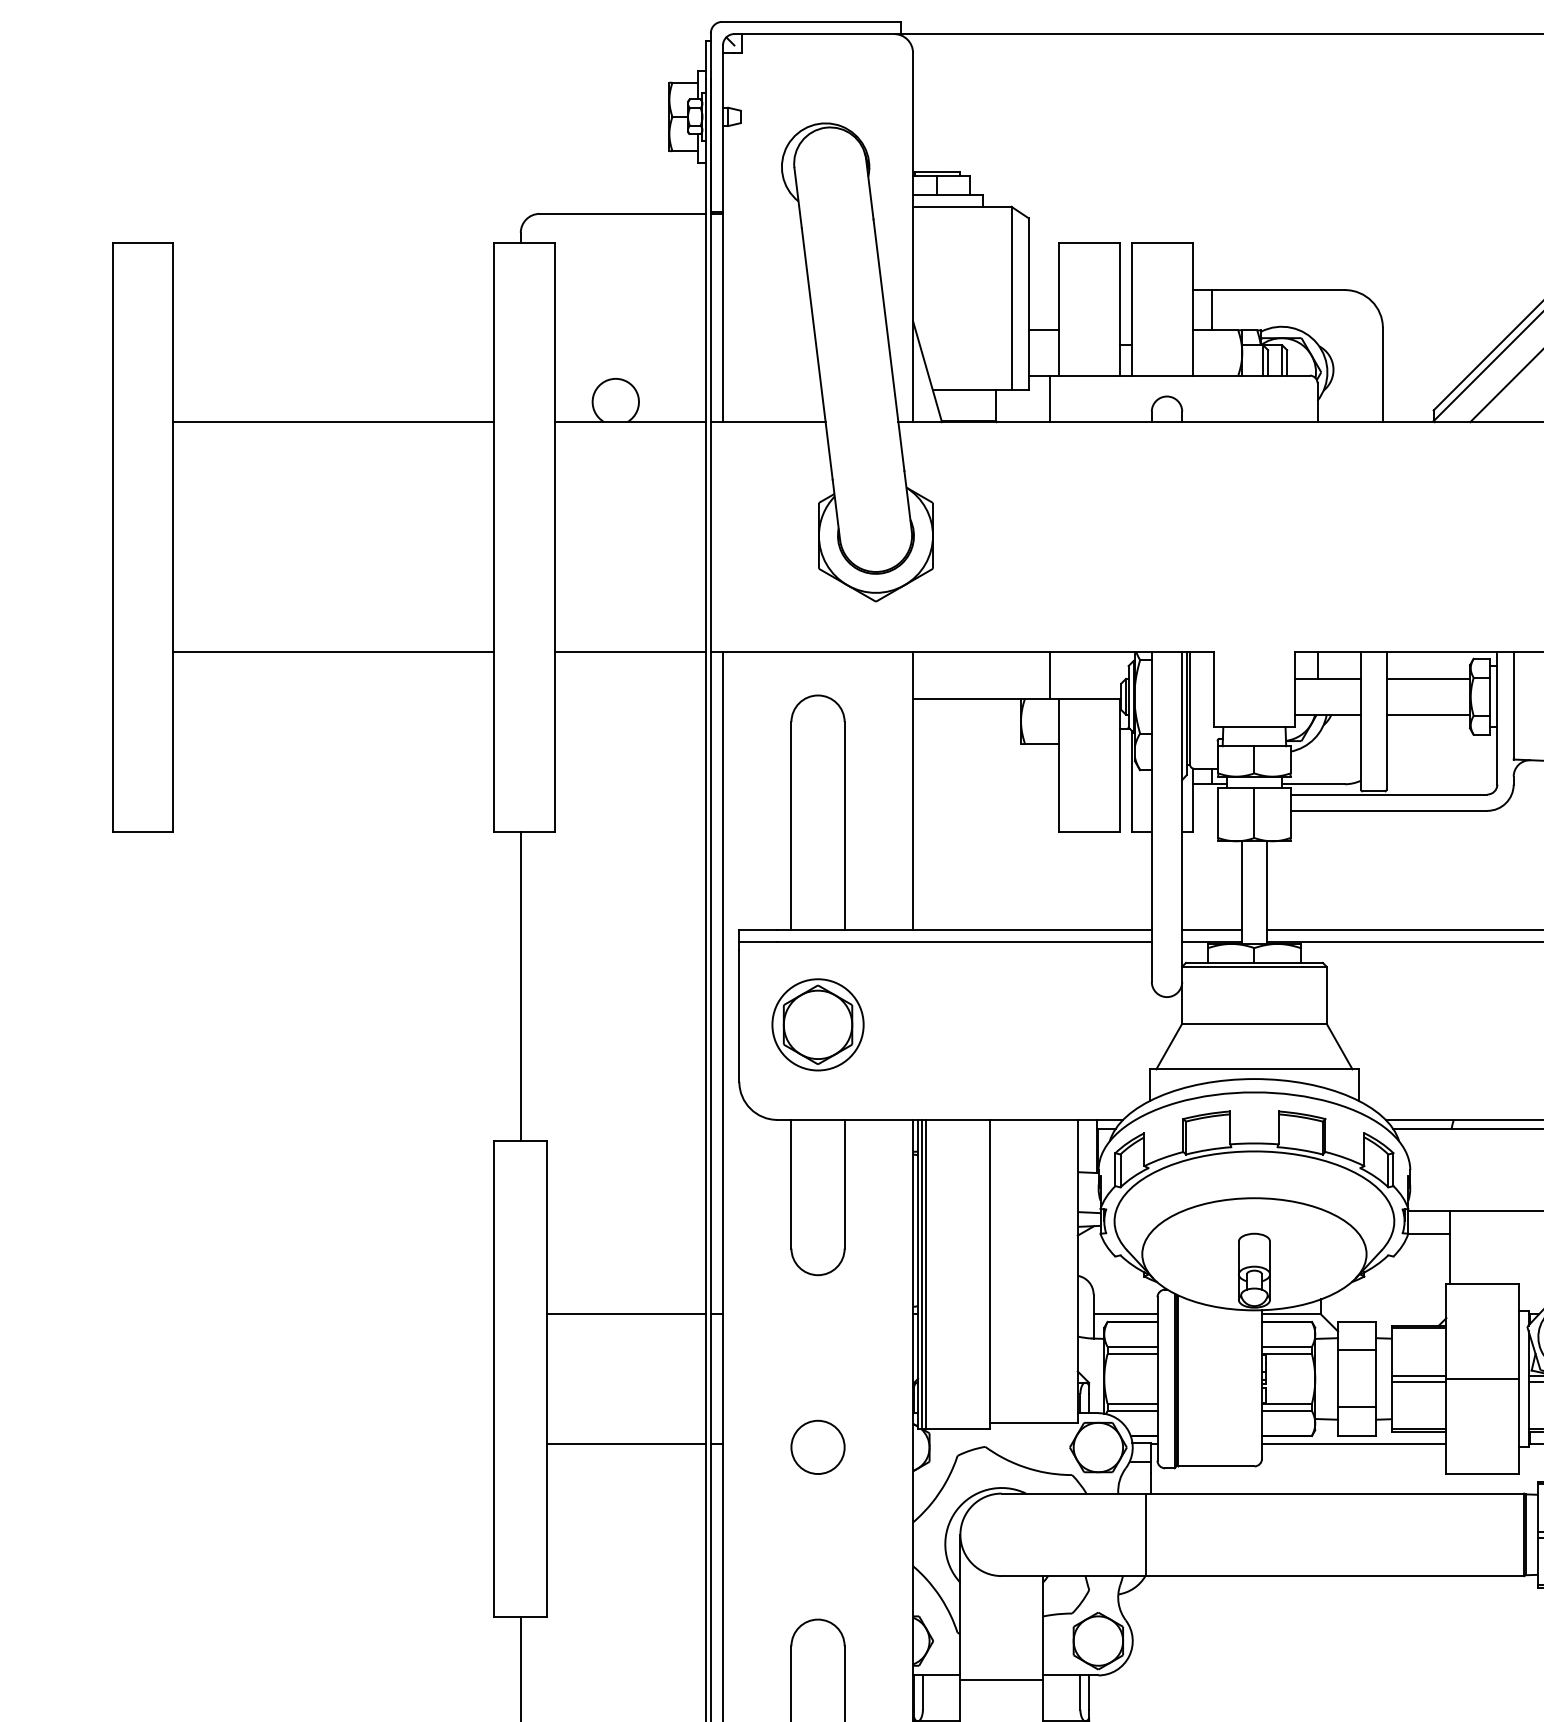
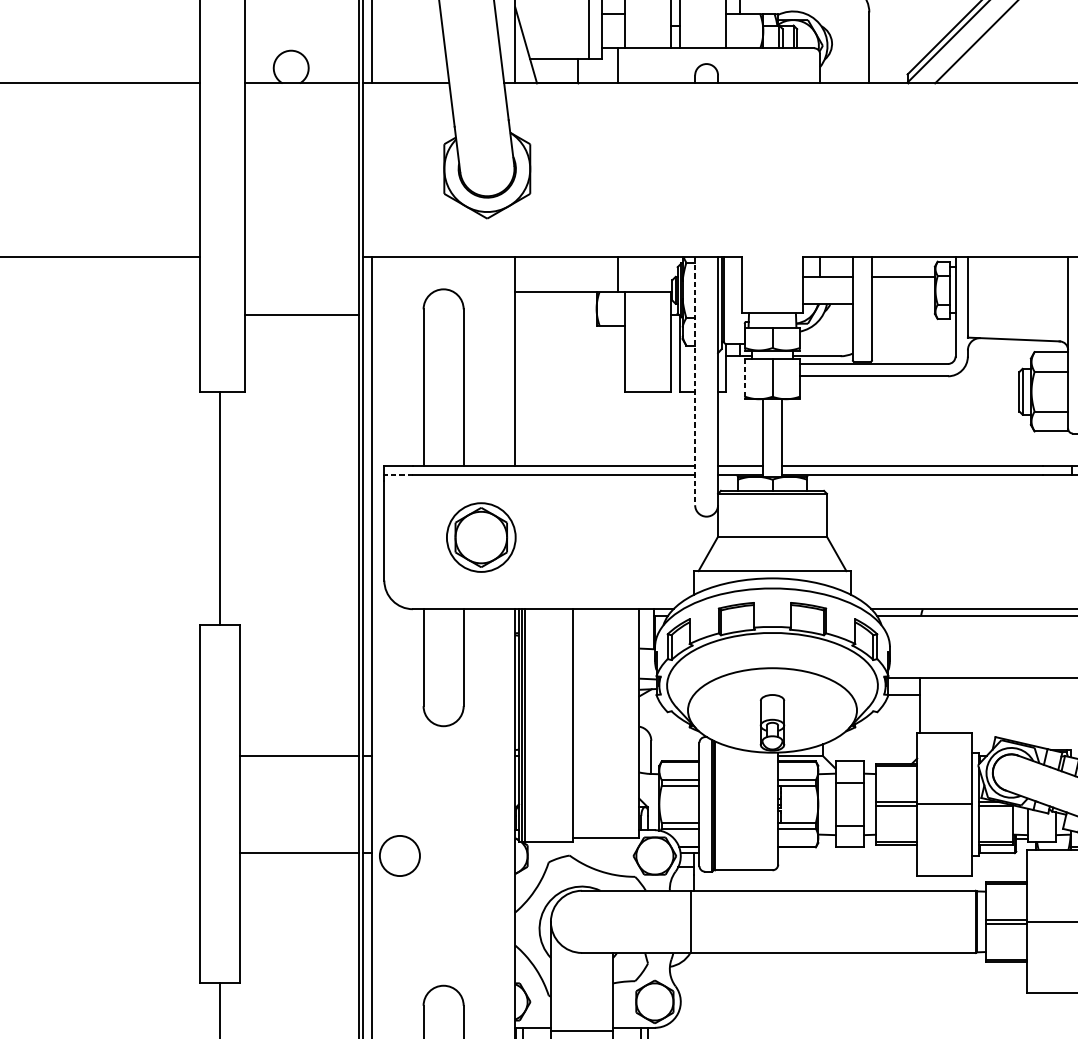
line: (630, 652) -> (302, 314), moved
line: (1427, 714) -> (902, 303), removed
line: (1218, 813) -> (745, 378), solid -> dashed
line: (1151, 817) -> (694, 381), solid -> dashed
line: (757, 942) -> (398, 475), solid -> dashed
part: (817, 1024) -> (480, 537), moved
line: (1125, 1314) -> (675, 755), removed
line: (1354, 1443) -> (847, 853), removed
circle: (817, 1446) -> (399, 855), moved

